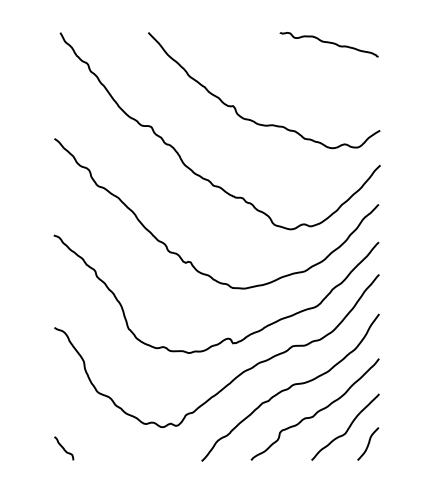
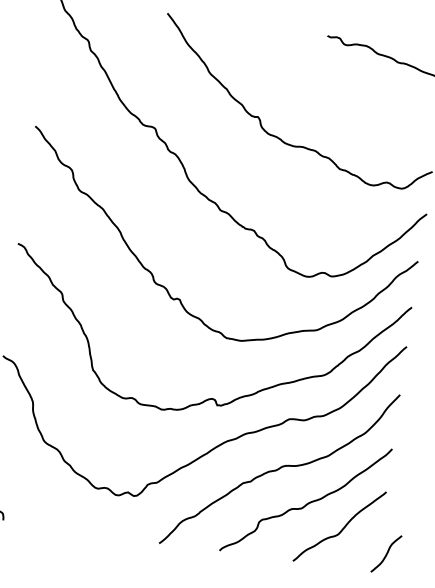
curve: (368, 443) -> (386, 553), moved

